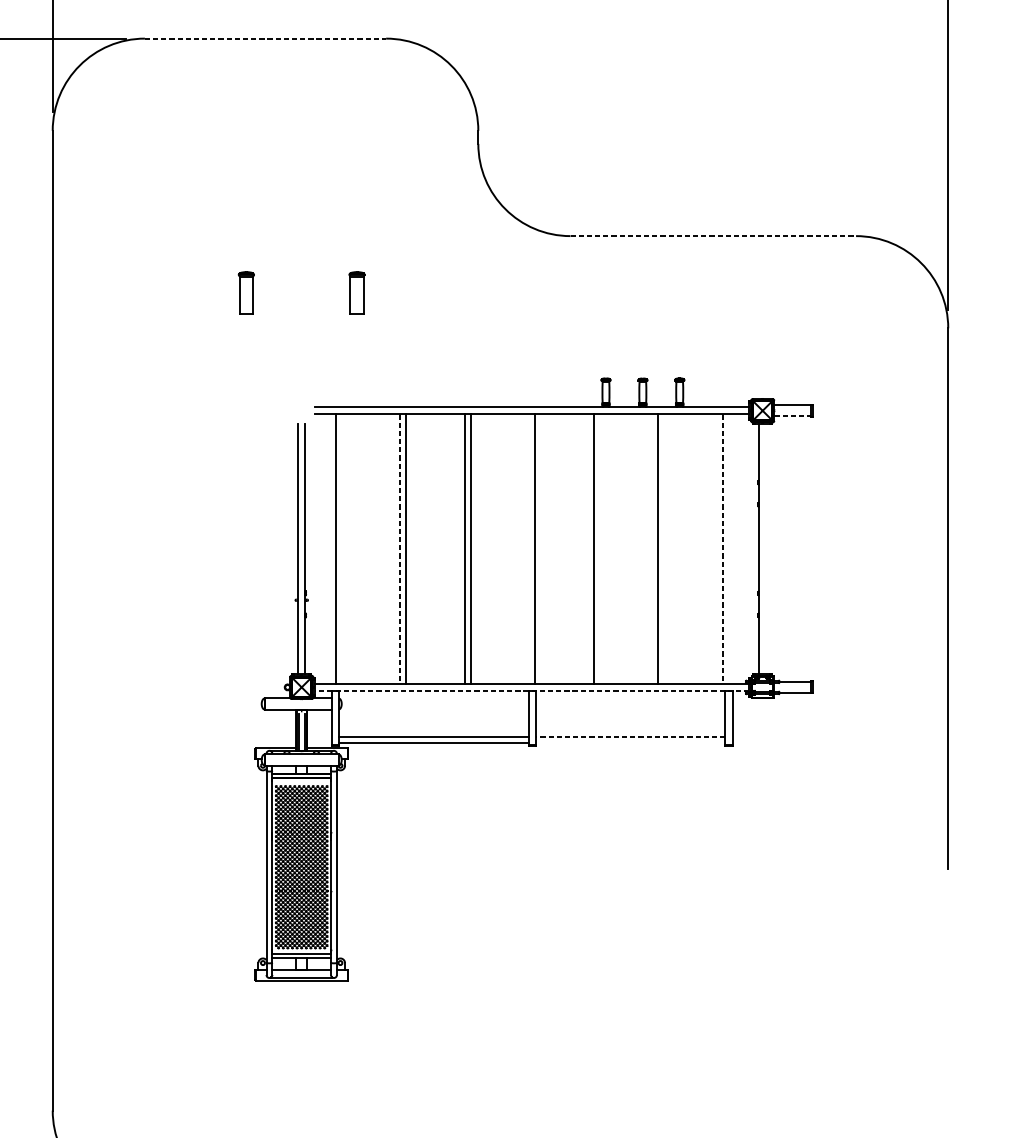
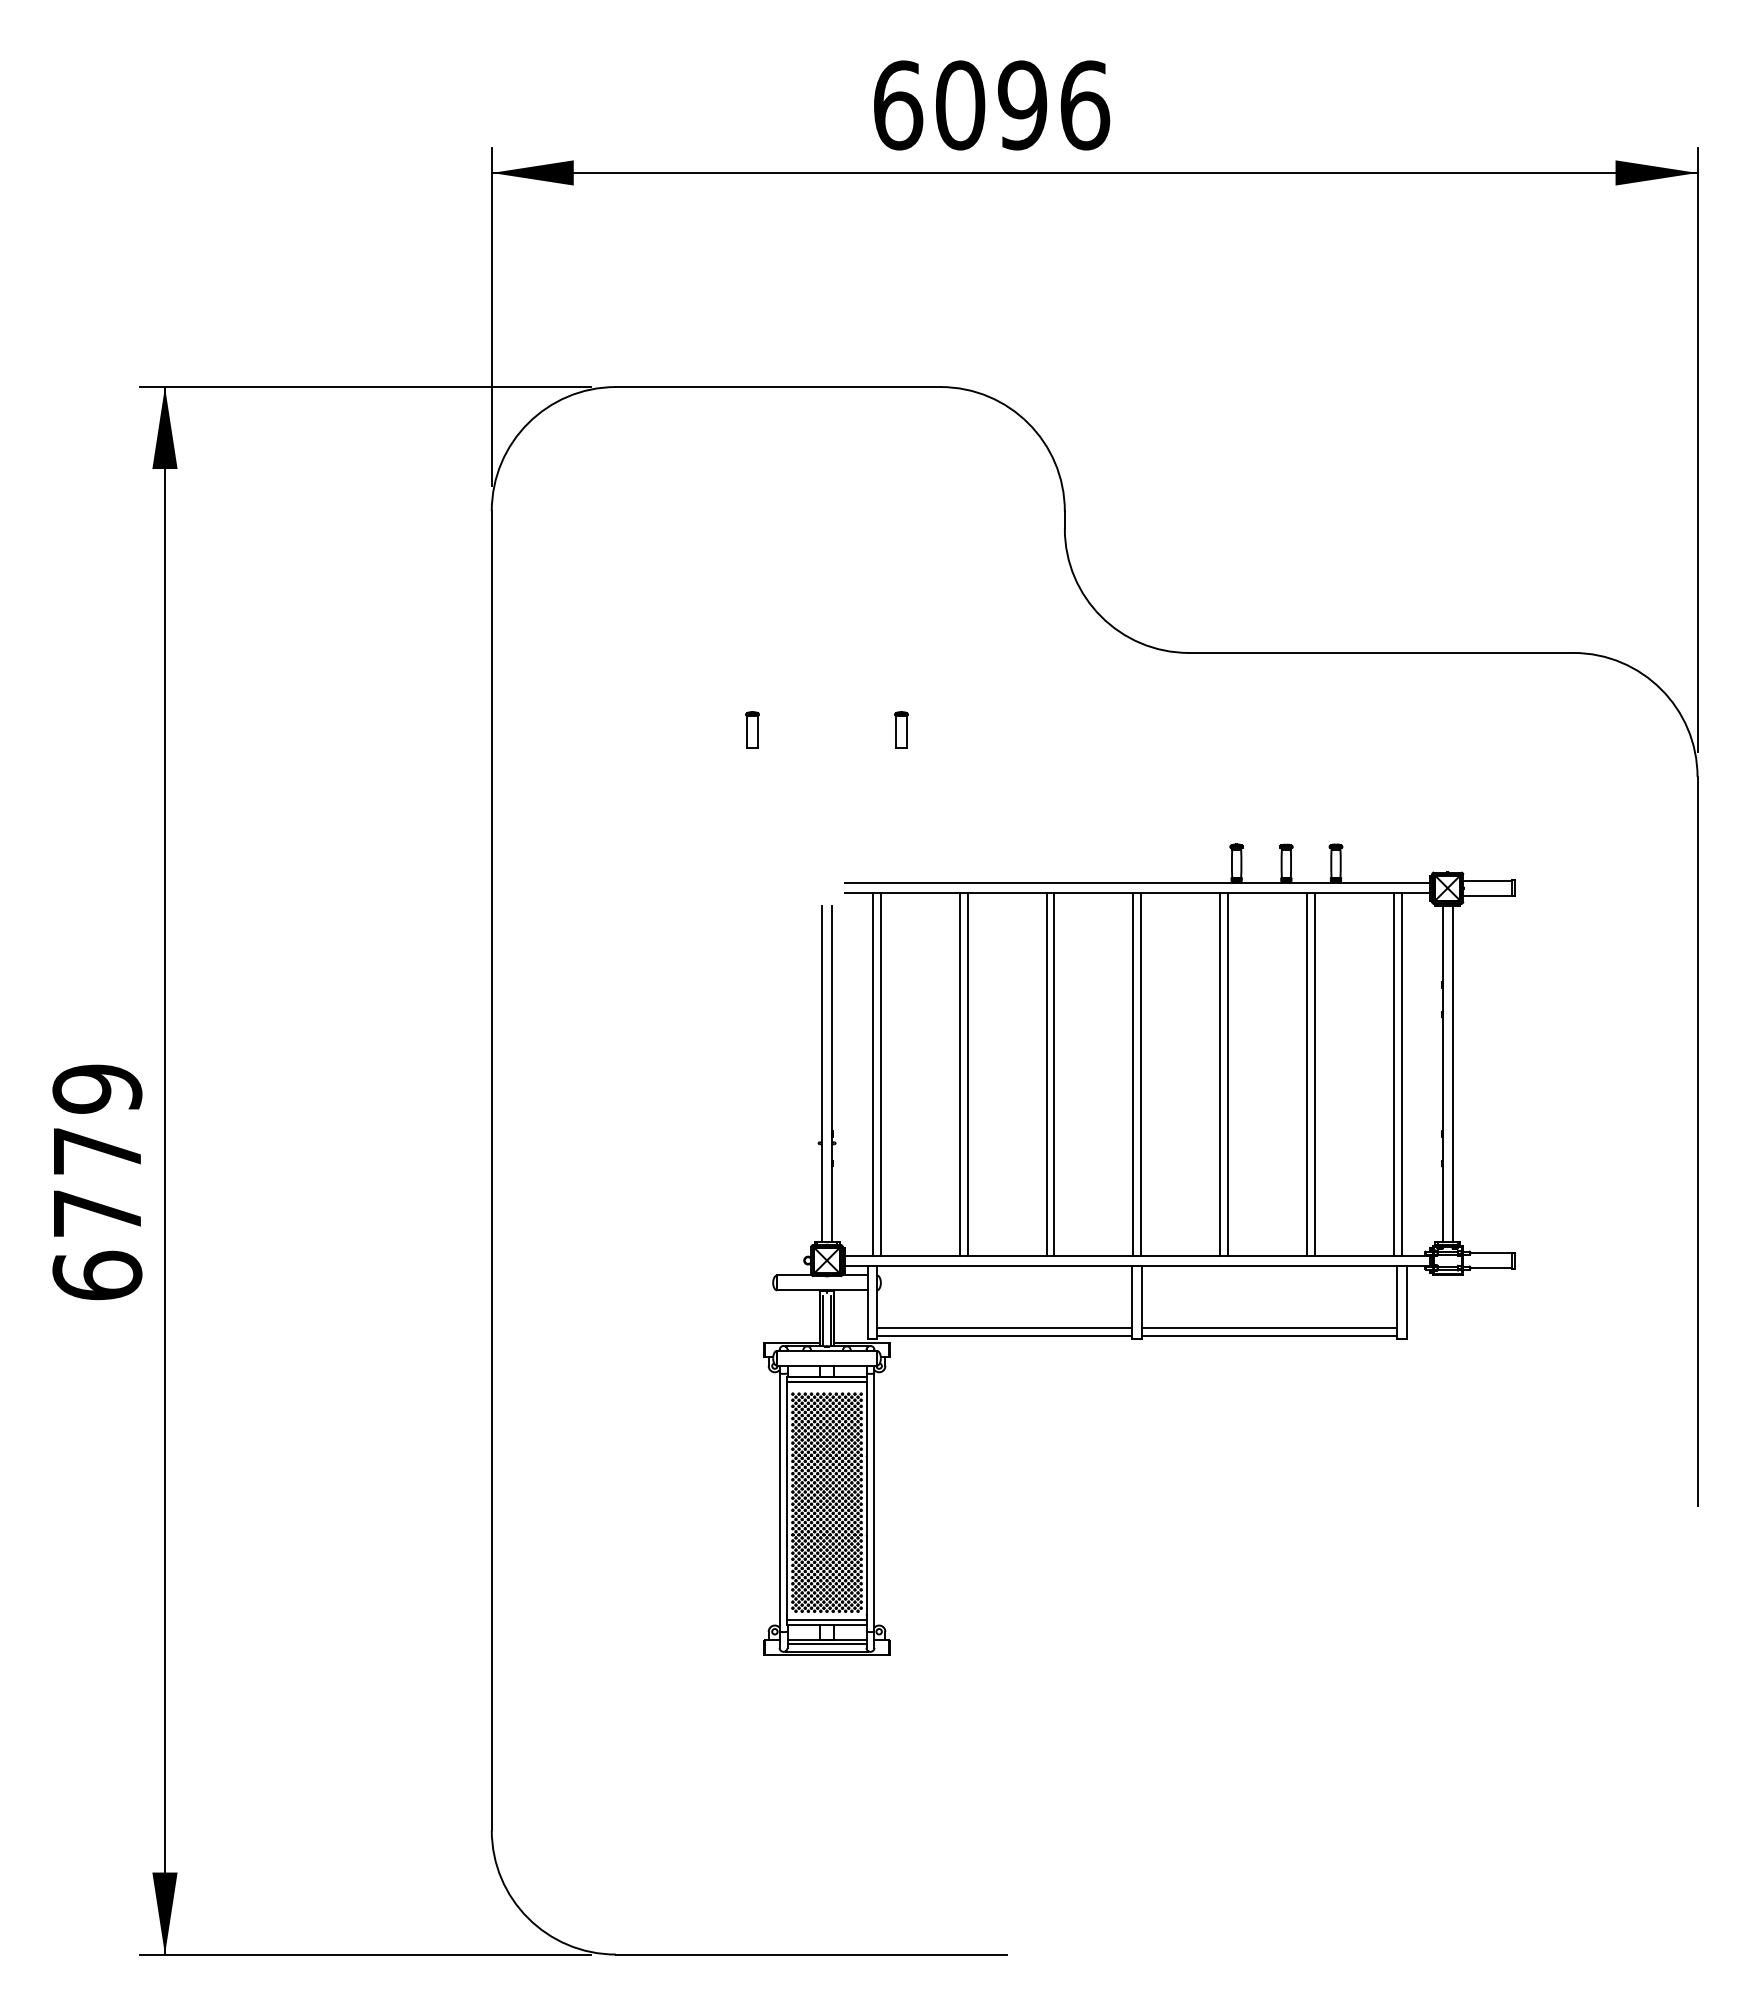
line: (265, 38) -> (778, 387), dashed -> solid
line: (713, 235) -> (1381, 652), dashed -> solid
part: (246, 292) -> (752, 729), size x0.62
part: (357, 292) -> (901, 729), size x0.62
line: (792, 416) -> (1488, 895), dashed -> solid
line: (341, 549) -> (880, 1074), added
line: (400, 549) -> (959, 1074), dashed -> solid
line: (529, 549) -> (1133, 1074), added
line: (599, 549) -> (1228, 1074), added
line: (664, 549) -> (1315, 1074), added
line: (723, 549) -> (1394, 1074), dashed -> solid
line: (729, 549) -> (1402, 1074), added
line: (766, 549) -> (1452, 1074), added
line: (531, 691) -> (1136, 1265), dashed -> solid
line: (630, 737) -> (1269, 1327), dashed -> solid
line: (630, 743) -> (1269, 1335), added
line: (301, 971) -> (826, 1643), added

